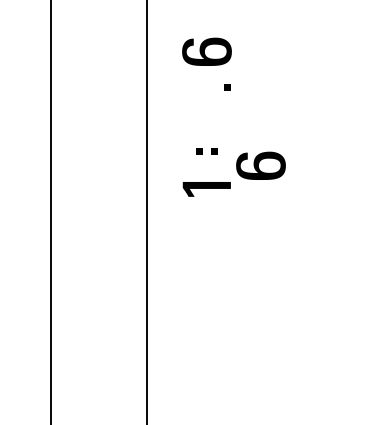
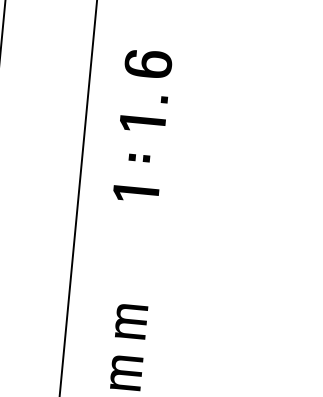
fill: (206, 115) -> (142, 124), added
part: (260, 165) -> (188, 176), removed
part: (214, 322) -> (131, 321), added
fill: (214, 377) -> (126, 373), added

